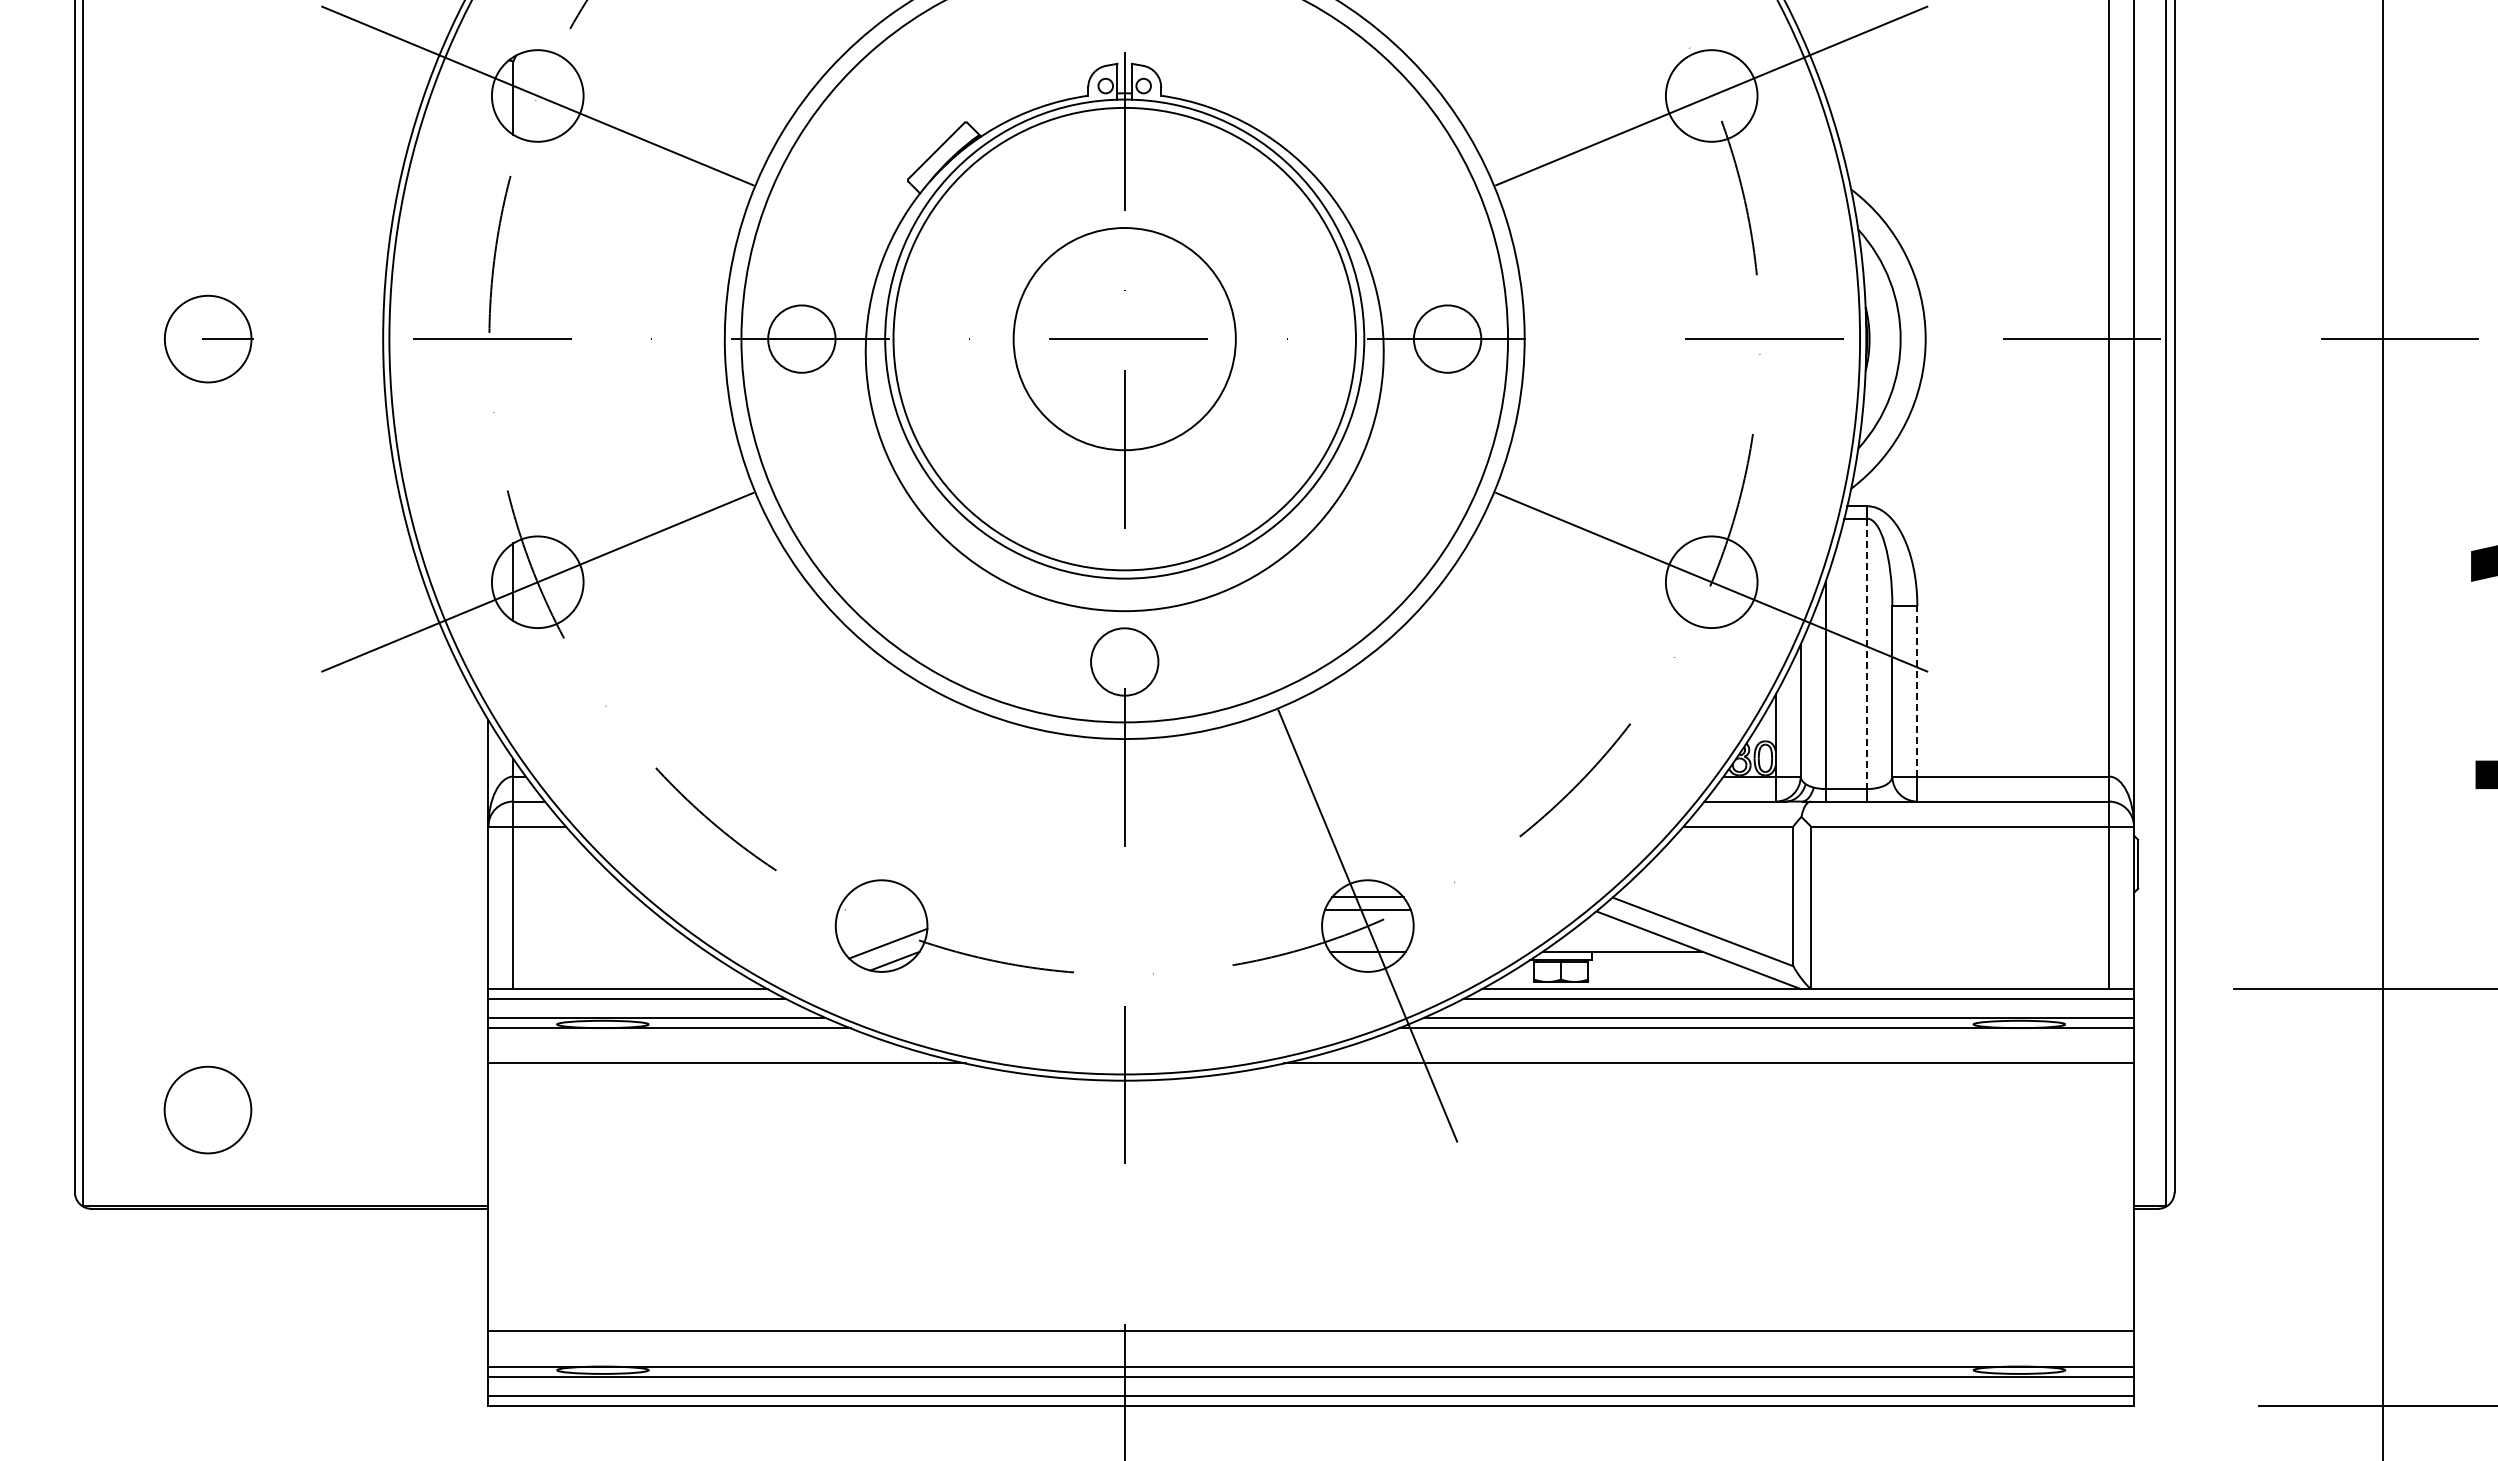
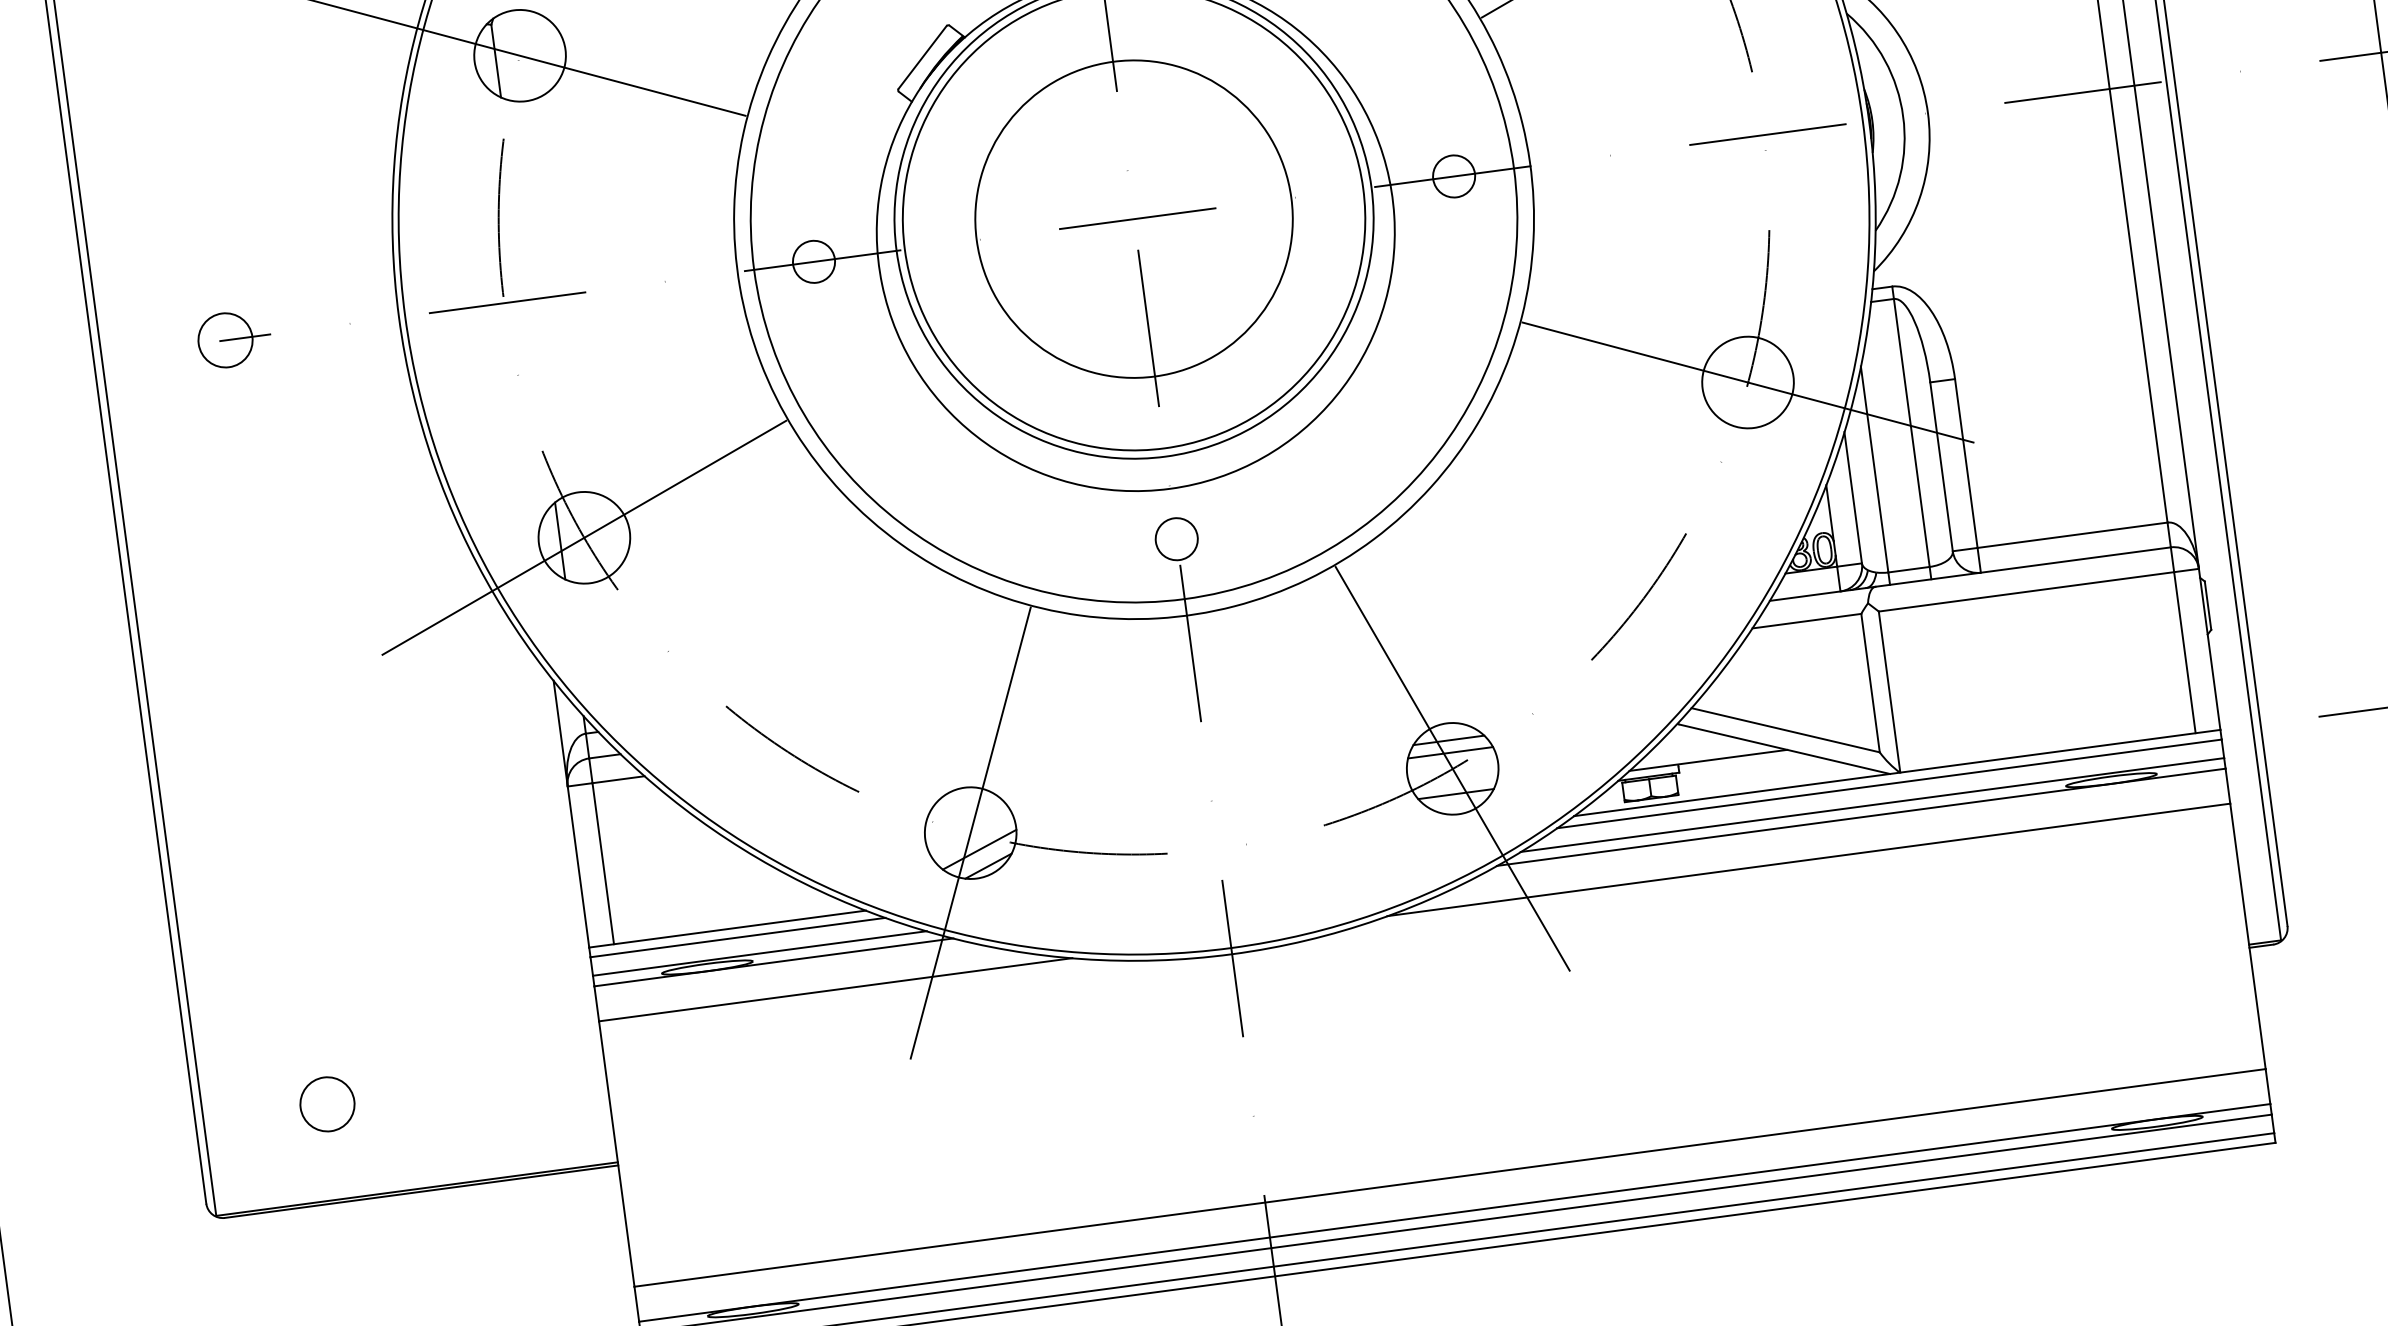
circle: (1124, 338) -> (1133, 218), size x1.43
circle: (208, 339) -> (225, 340), size x0.62
circle: (801, 339) -> (813, 262), size x0.62
circle: (1447, 339) -> (1454, 176), size x0.62
line: (1867, 654) -> (1912, 433), dashed -> solid
circle: (1124, 661) -> (1176, 538), size x0.62
line: (1917, 690) -> (1966, 462), dashed -> solid
line: (881, 925) -> (970, 832), added
circle: (208, 1109) -> (327, 1103), size x0.62

